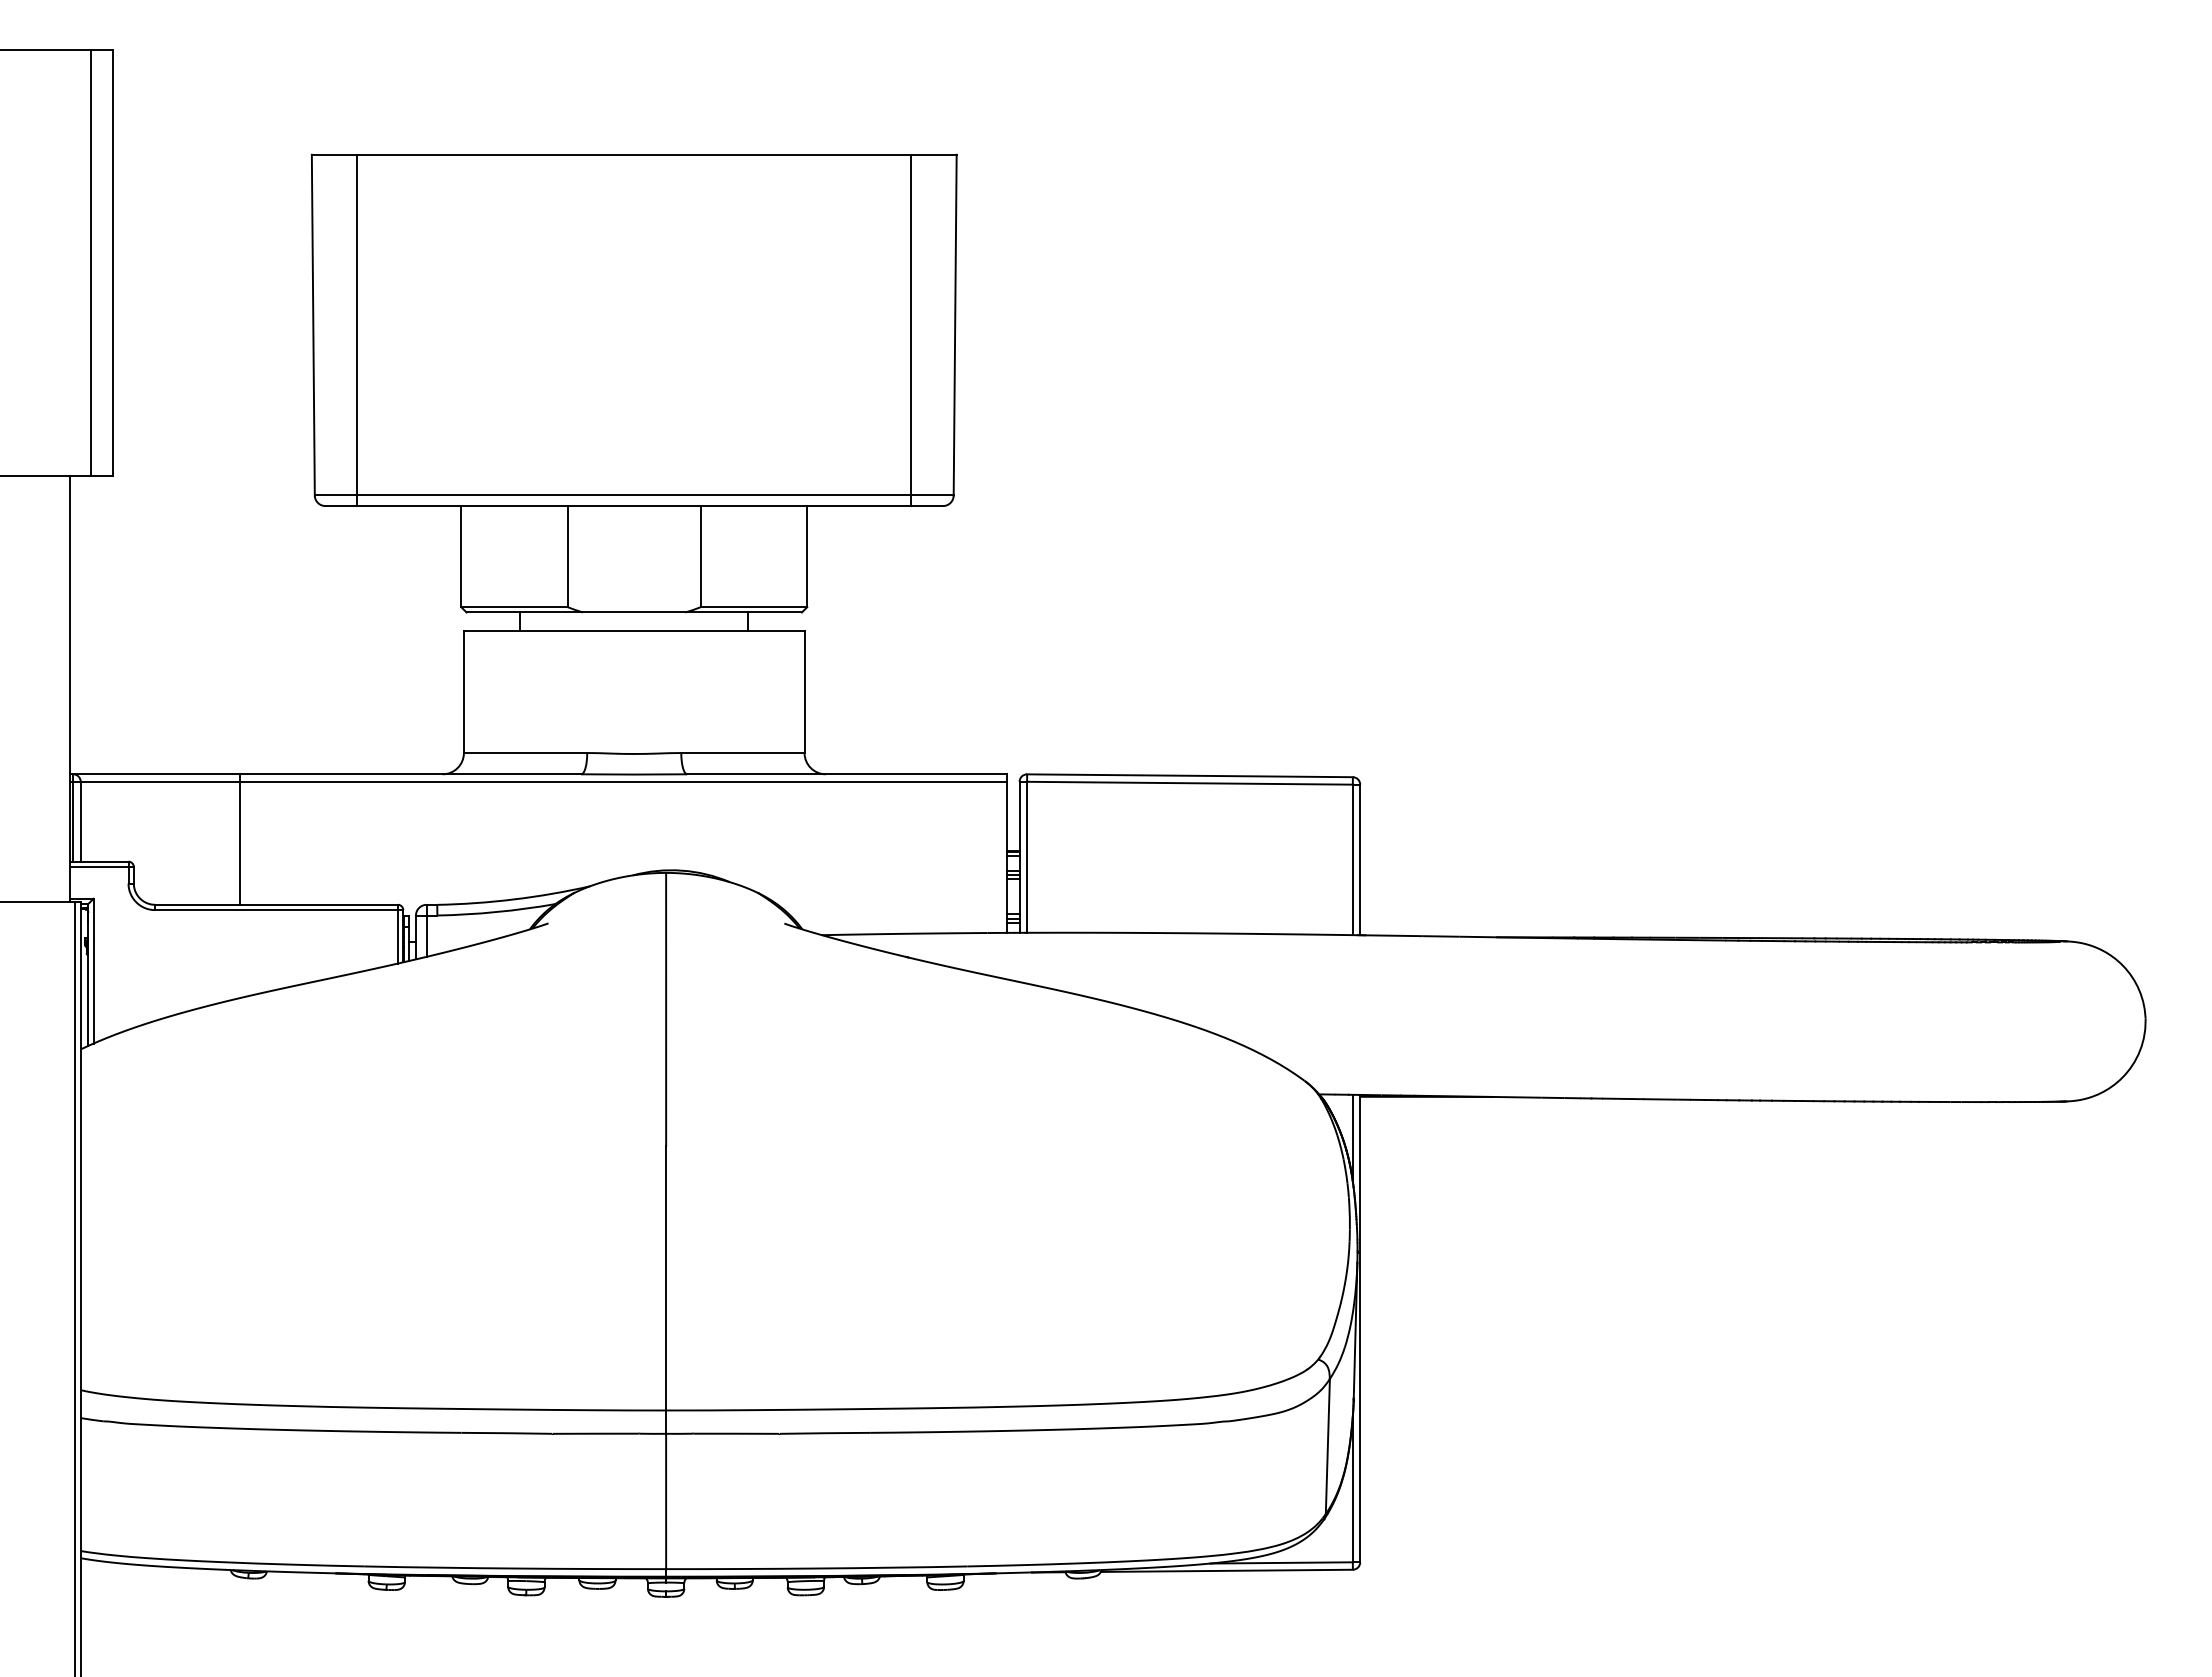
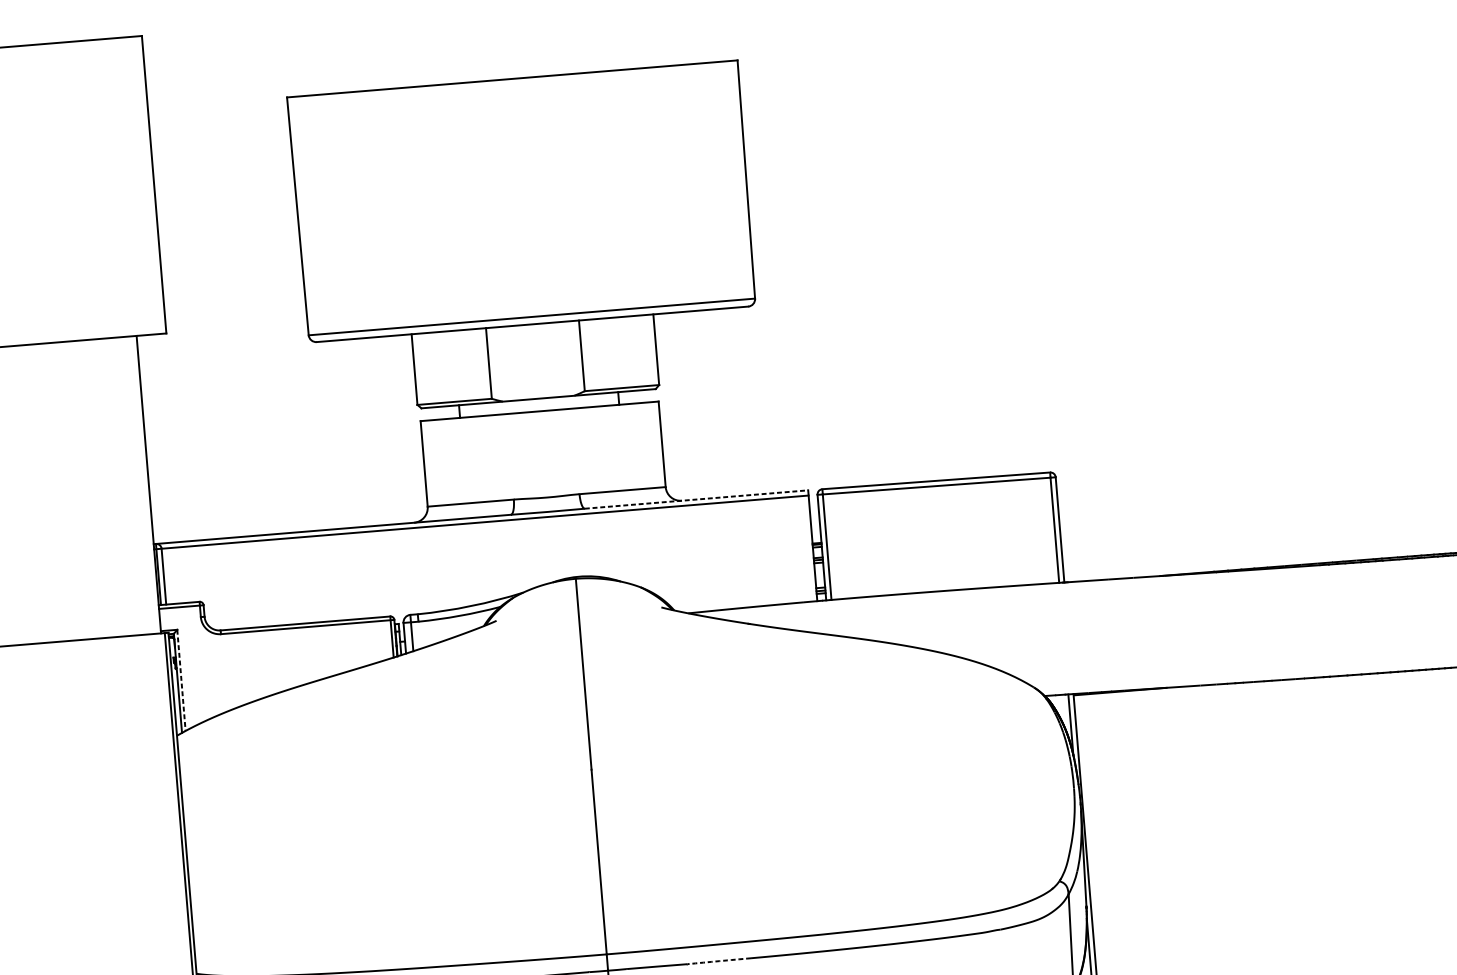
line: (91, 263) -> (139, 186), removed
line: (357, 330) -> (329, 217), removed
line: (911, 330) -> (716, 185), removed
line: (847, 774) -> (696, 499), solid -> dashed
line: (240, 839) -> (276, 579), removed
line: (93, 971) -> (181, 680), solid -> dashed
arc: (825, 1433) -> (719, 961), solid -> dashed

